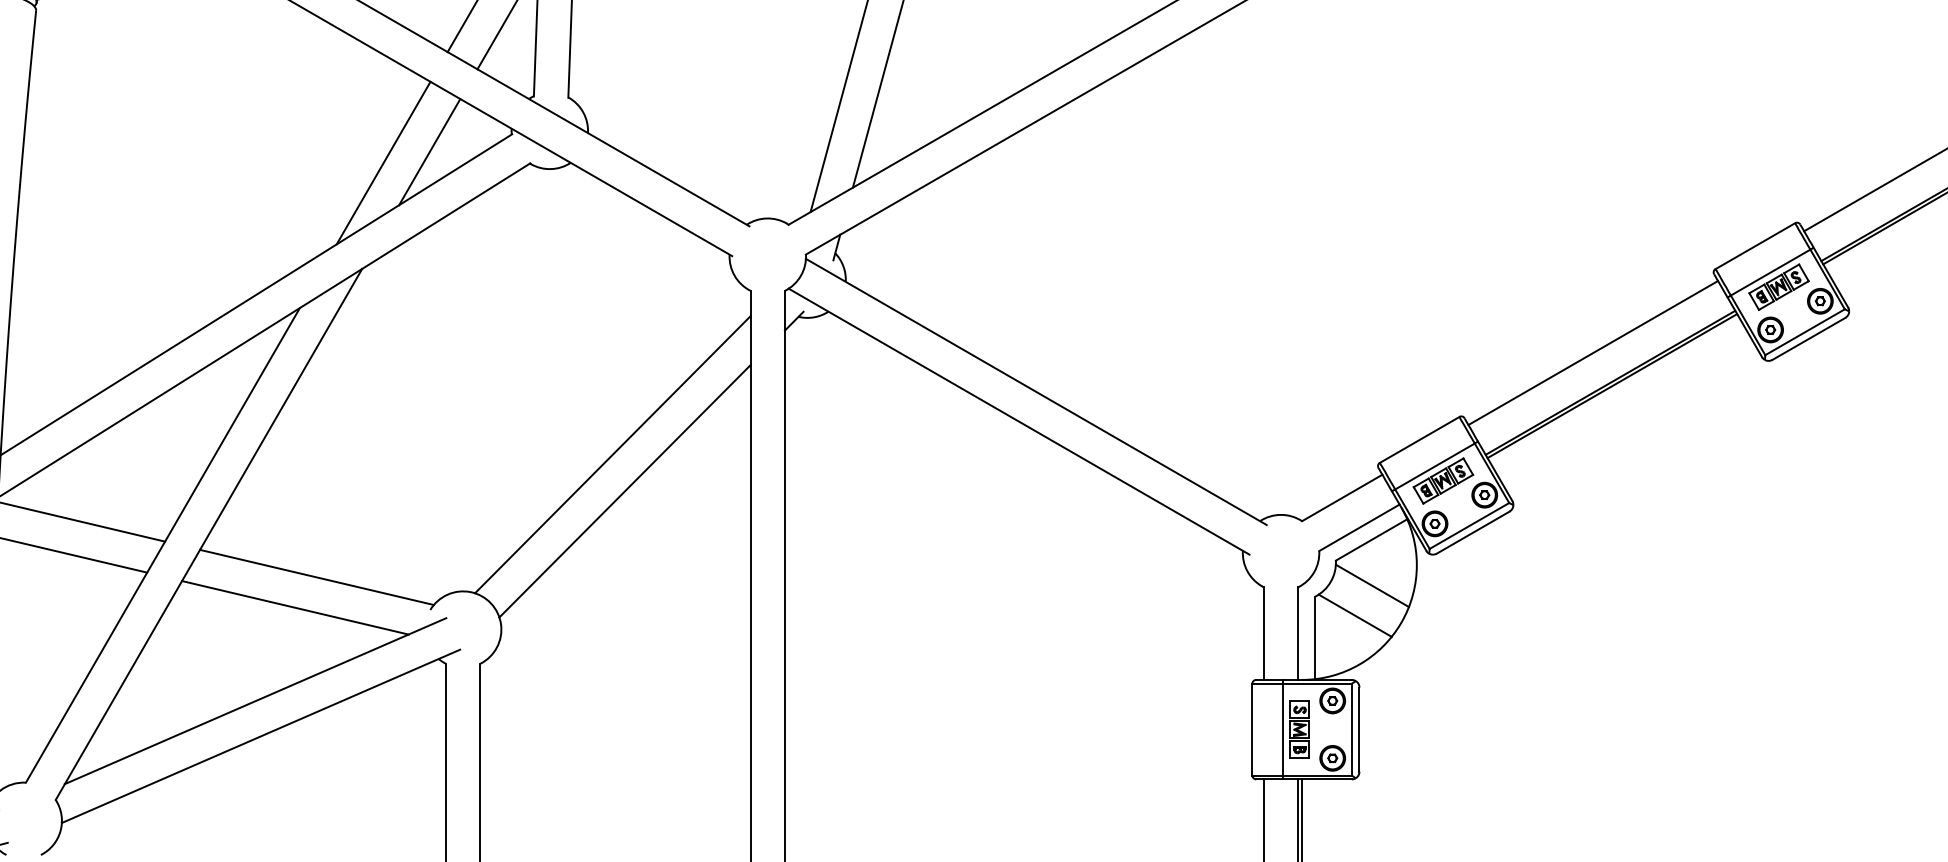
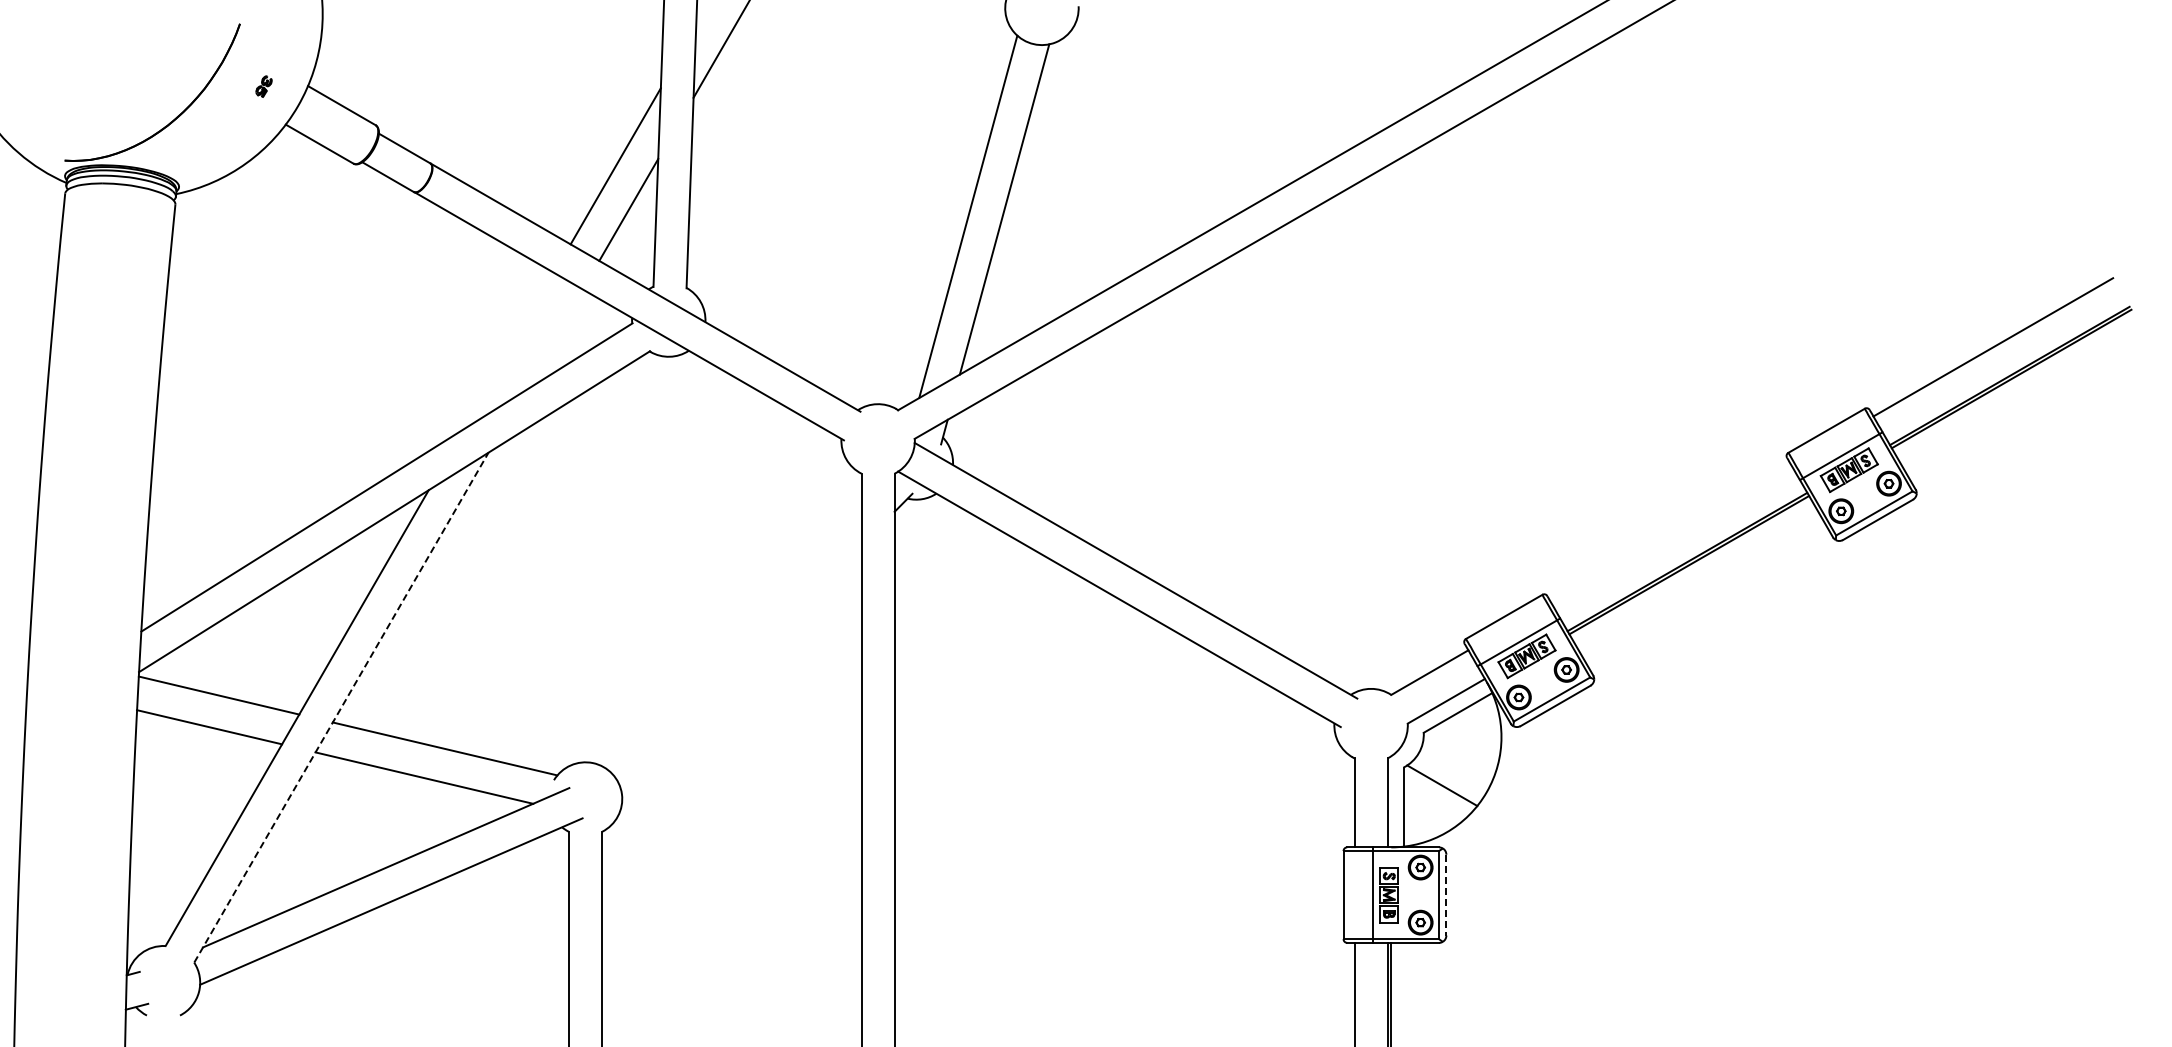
line: (429, 152) -> (553, 340), removed
line: (383, 162) -> (509, 350), removed
line: (1592, 353) -> (1670, 533), removed
line: (612, 455) -> (728, 631), removed
line: (624, 491) -> (740, 666), removed
line: (209, 534) -> (341, 707), solid -> dashed
line: (1372, 585) -> (1458, 756), removed
line: (1359, 730) -> (1446, 895), solid -> dashed

